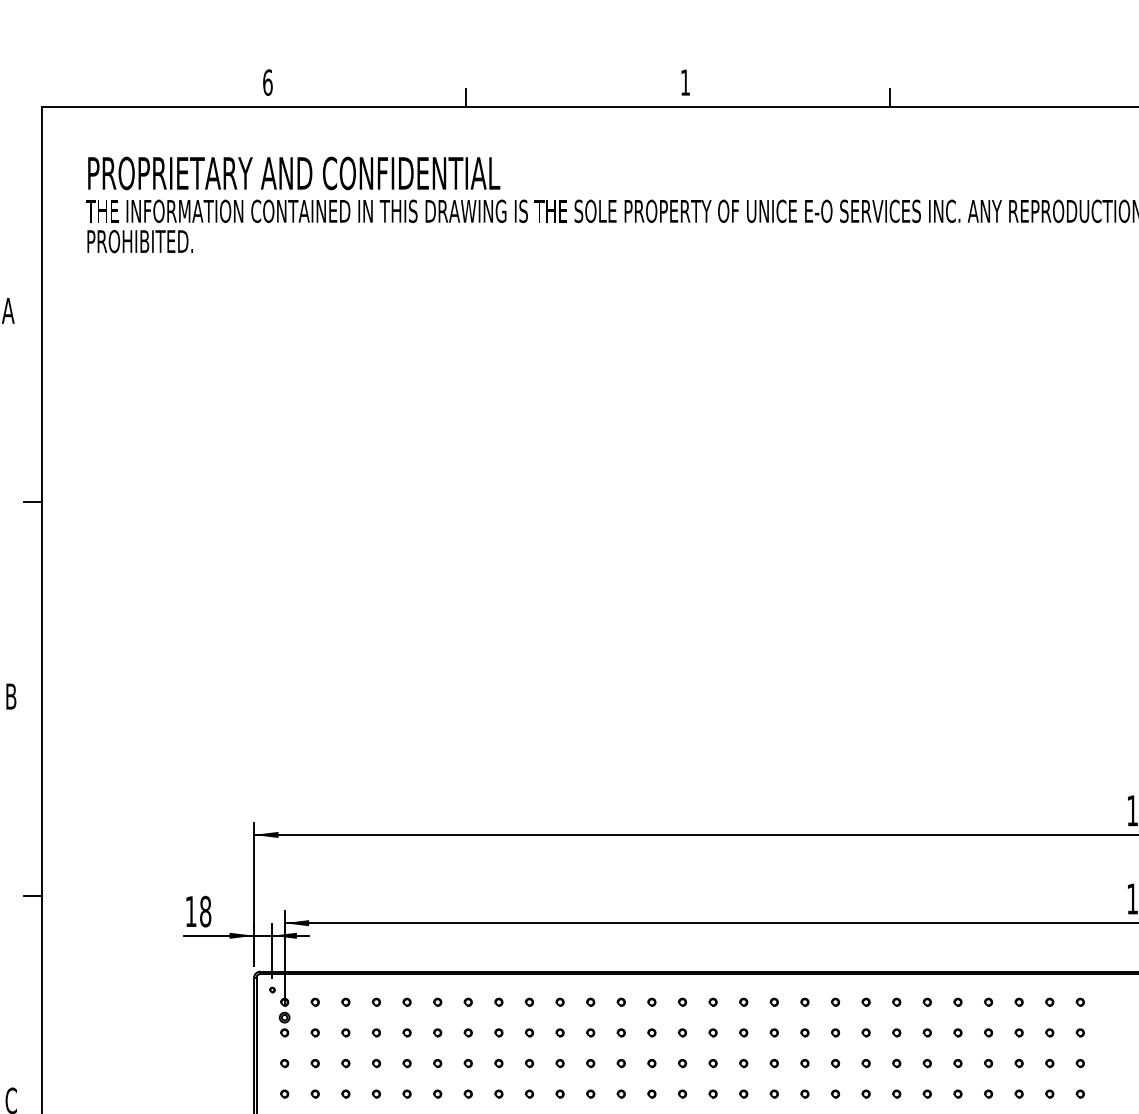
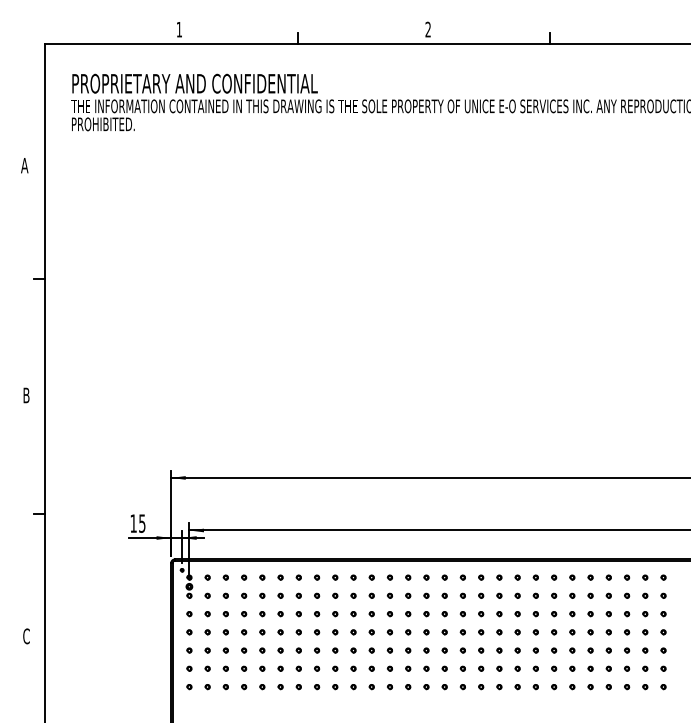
text: (268, 82) -> (179, 29), 6 -> 1
text: (684, 82) -> (427, 29), 1 -> 2
text: (205, 911) -> (142, 523), 18 -> 15

